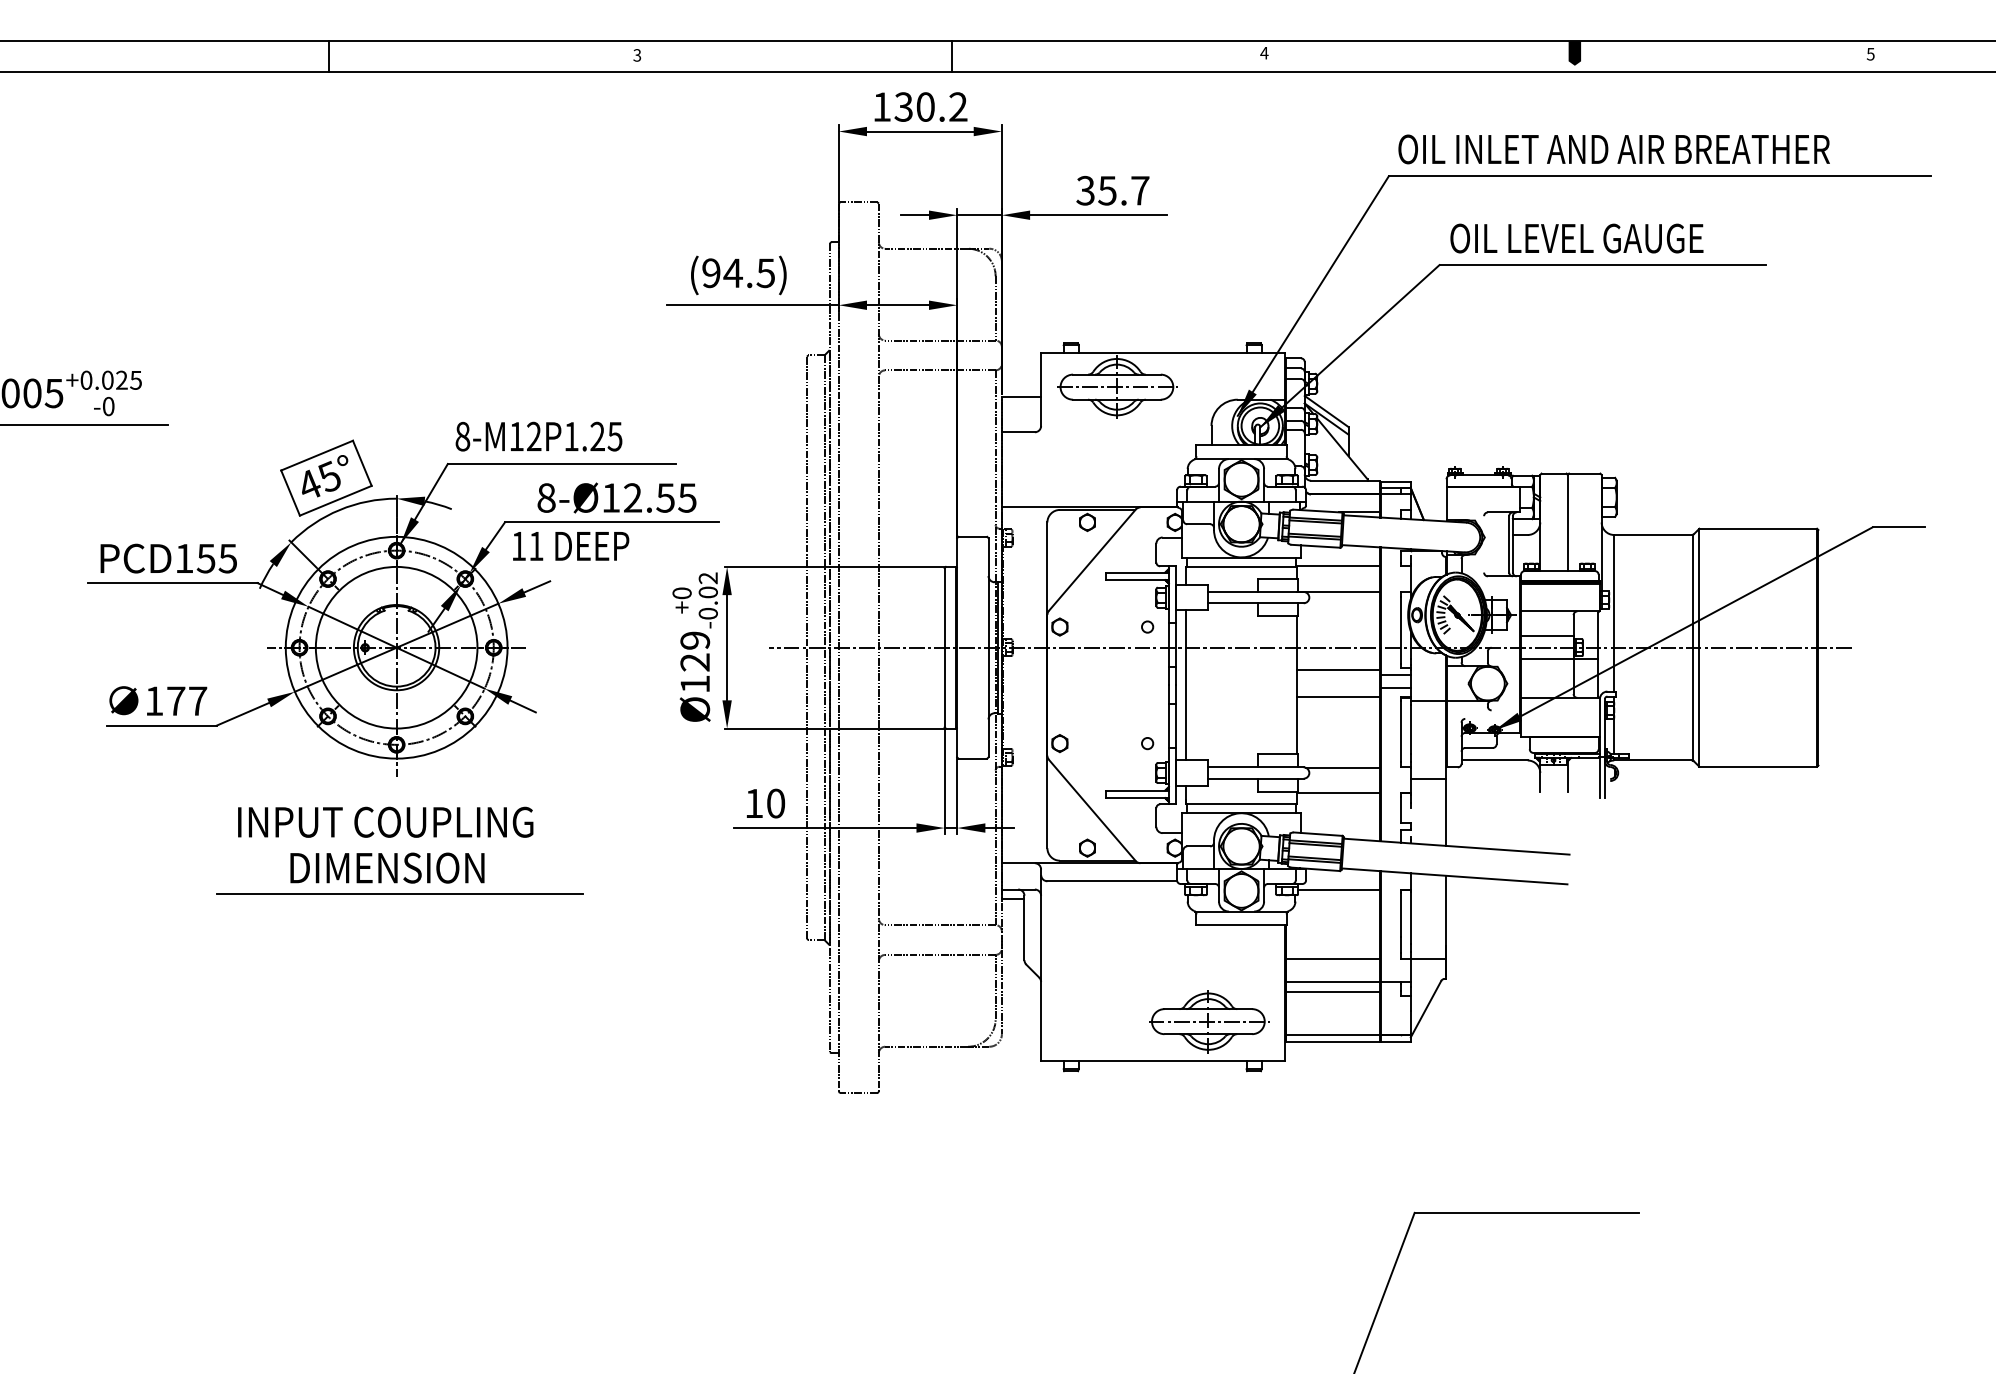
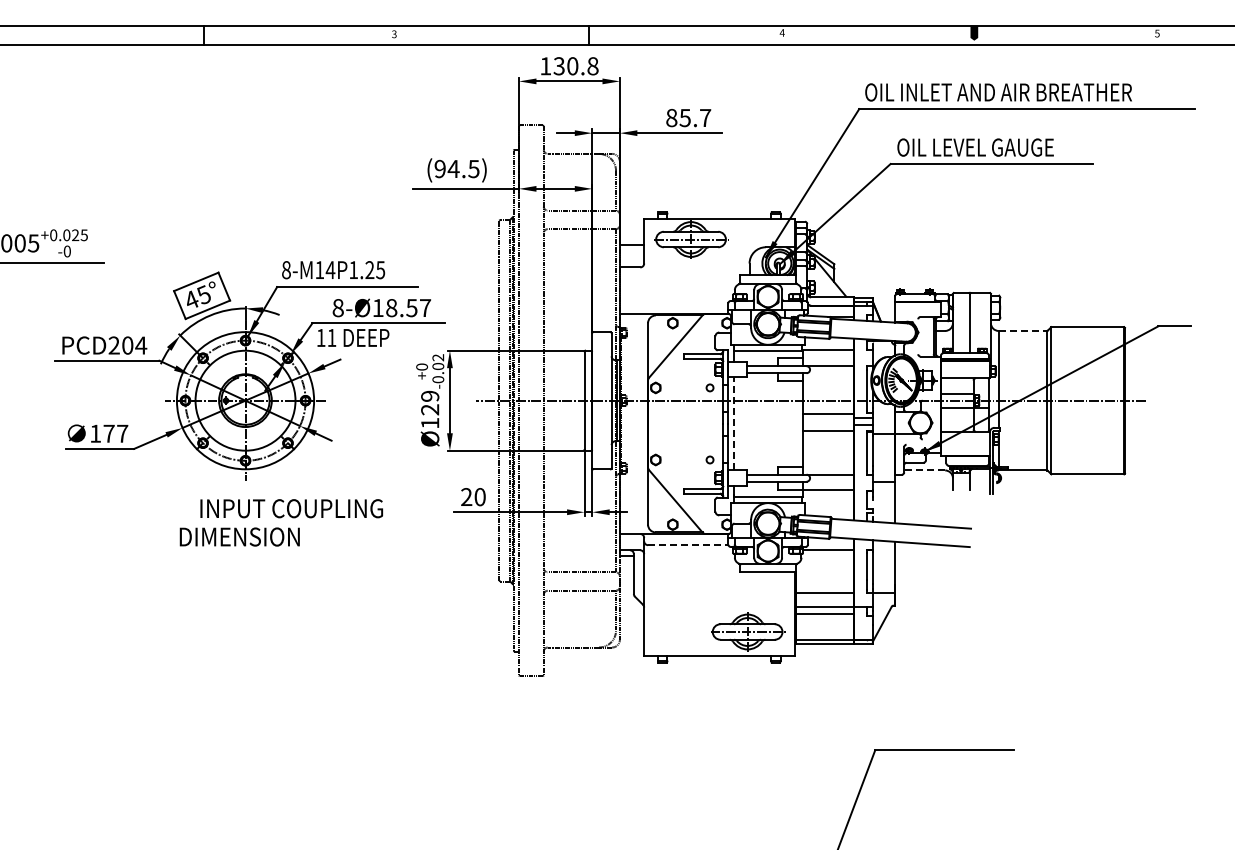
text: (957, 107) -> (592, 66), 130.2 -> 130.8
text: (1085, 189) -> (671, 117), 35.7 -> 85.7
text: (534, 435) -> (330, 269), 8-M12P1.25 -> 8-M14P1.25
text: (660, 498) -> (408, 308), 8-Ø12.55 -> 8-Ø18.57
line: (1652, 534) -> (1022, 330), solid -> dashed
text: (205, 558) -> (127, 345), PCD155 -> PCD204
line: (1185, 684) -> (733, 423), solid -> dashed
line: (1494, 760) -> (924, 470), solid -> dashed
text: (753, 802) -> (466, 496), 10 -> 20
text: (385, 821) -> (291, 508), moved
line: (1112, 881) -> (688, 545), solid -> dashed
line: (399, 894) -> (247, 553), removed

